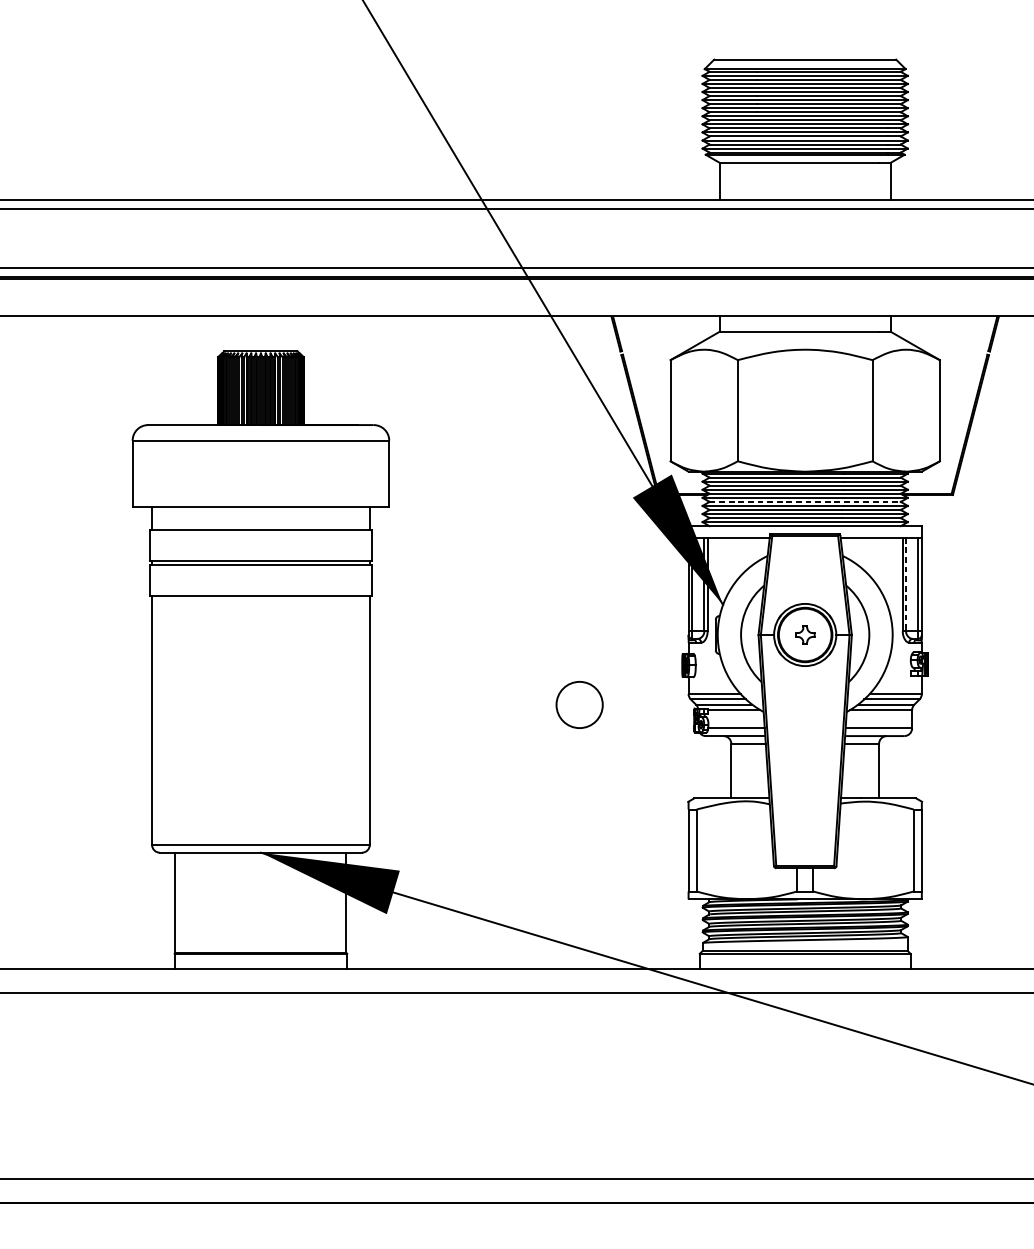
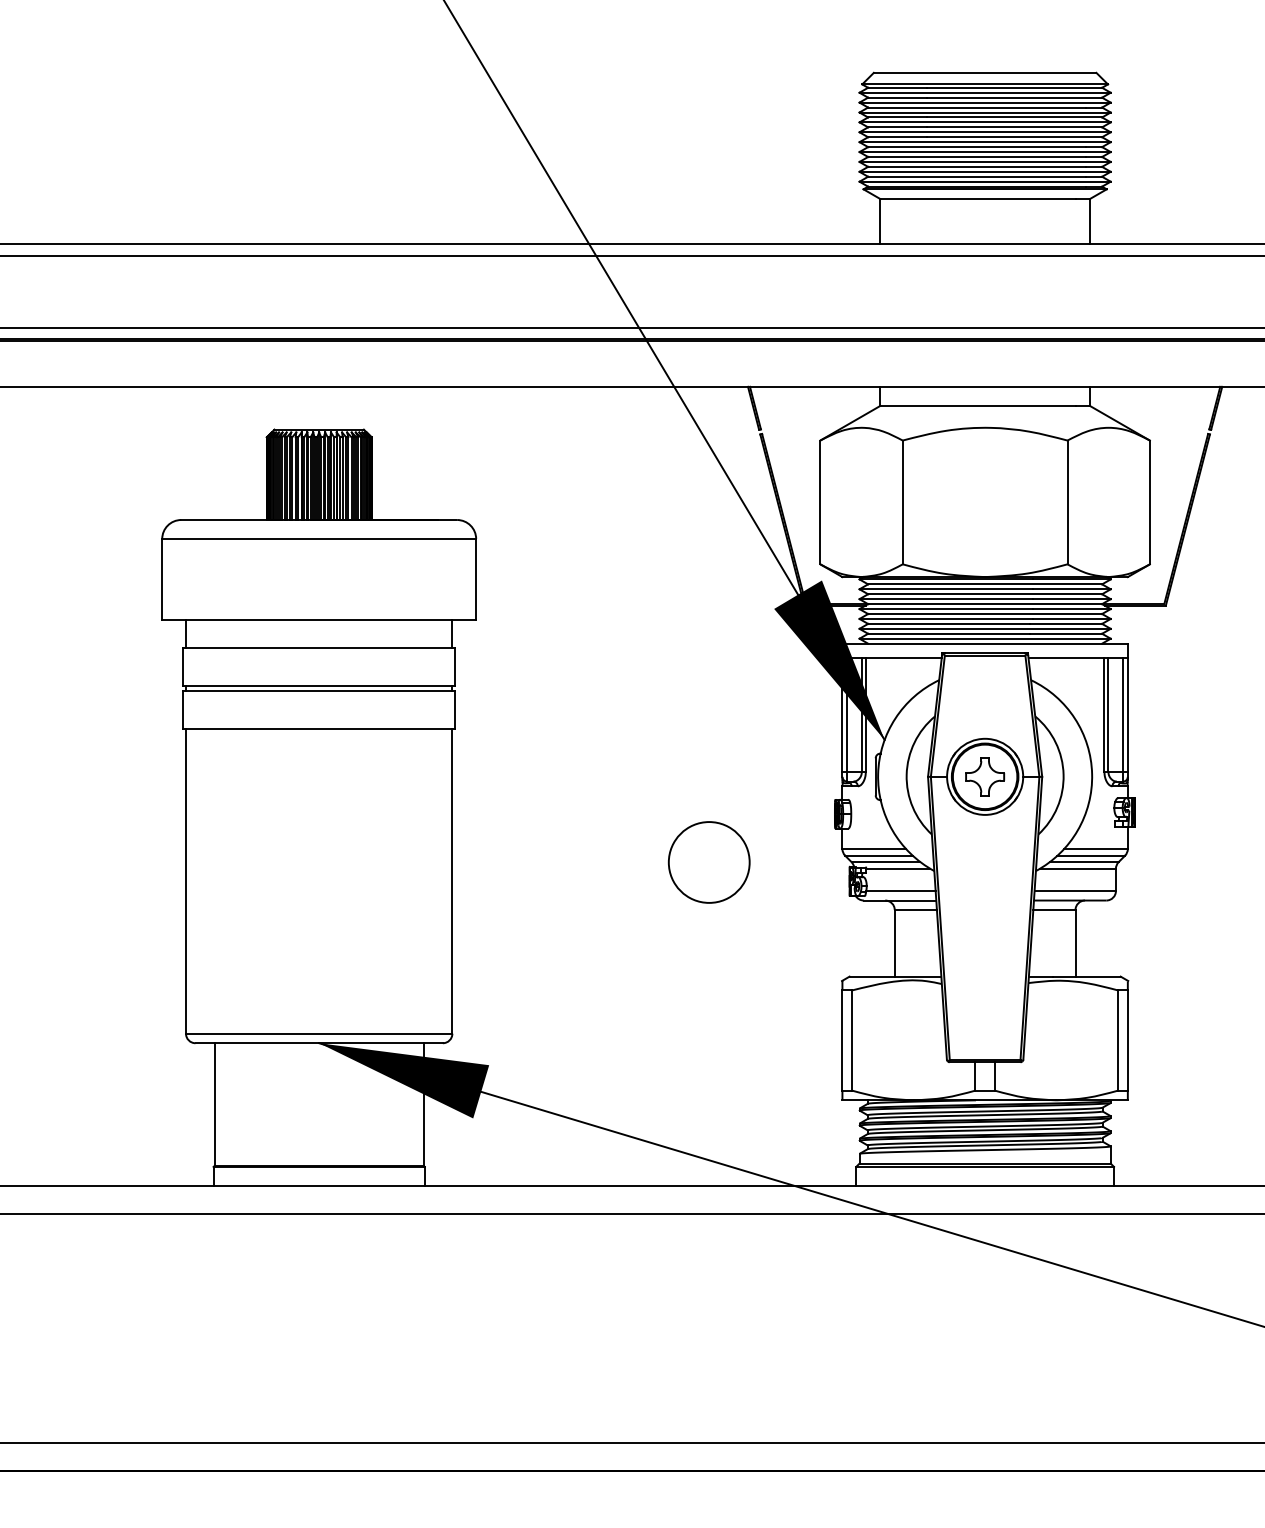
line: (805, 502) -> (985, 614), dashed -> solid
line: (906, 584) -> (1108, 715), dashed -> solid
part: (805, 634) -> (985, 776), size x1.67
circle: (579, 705) -> (708, 862), size x1.43

